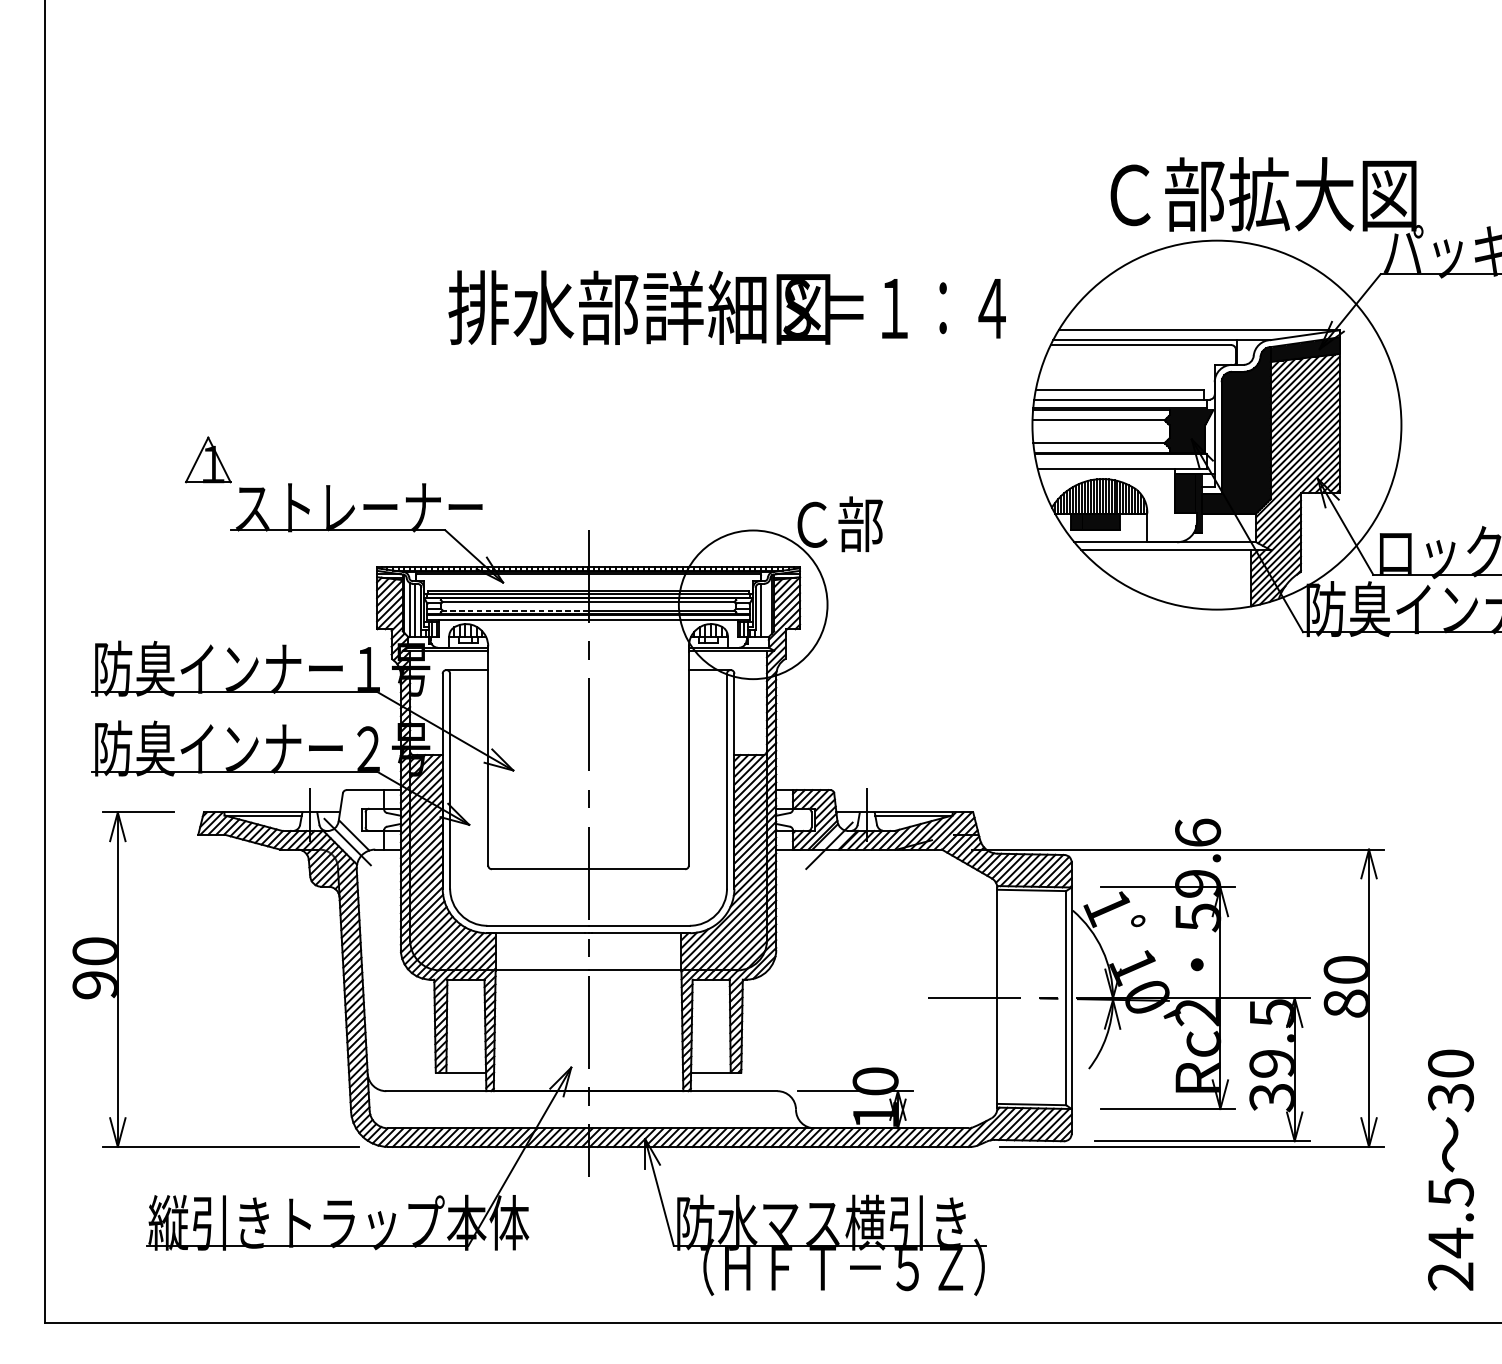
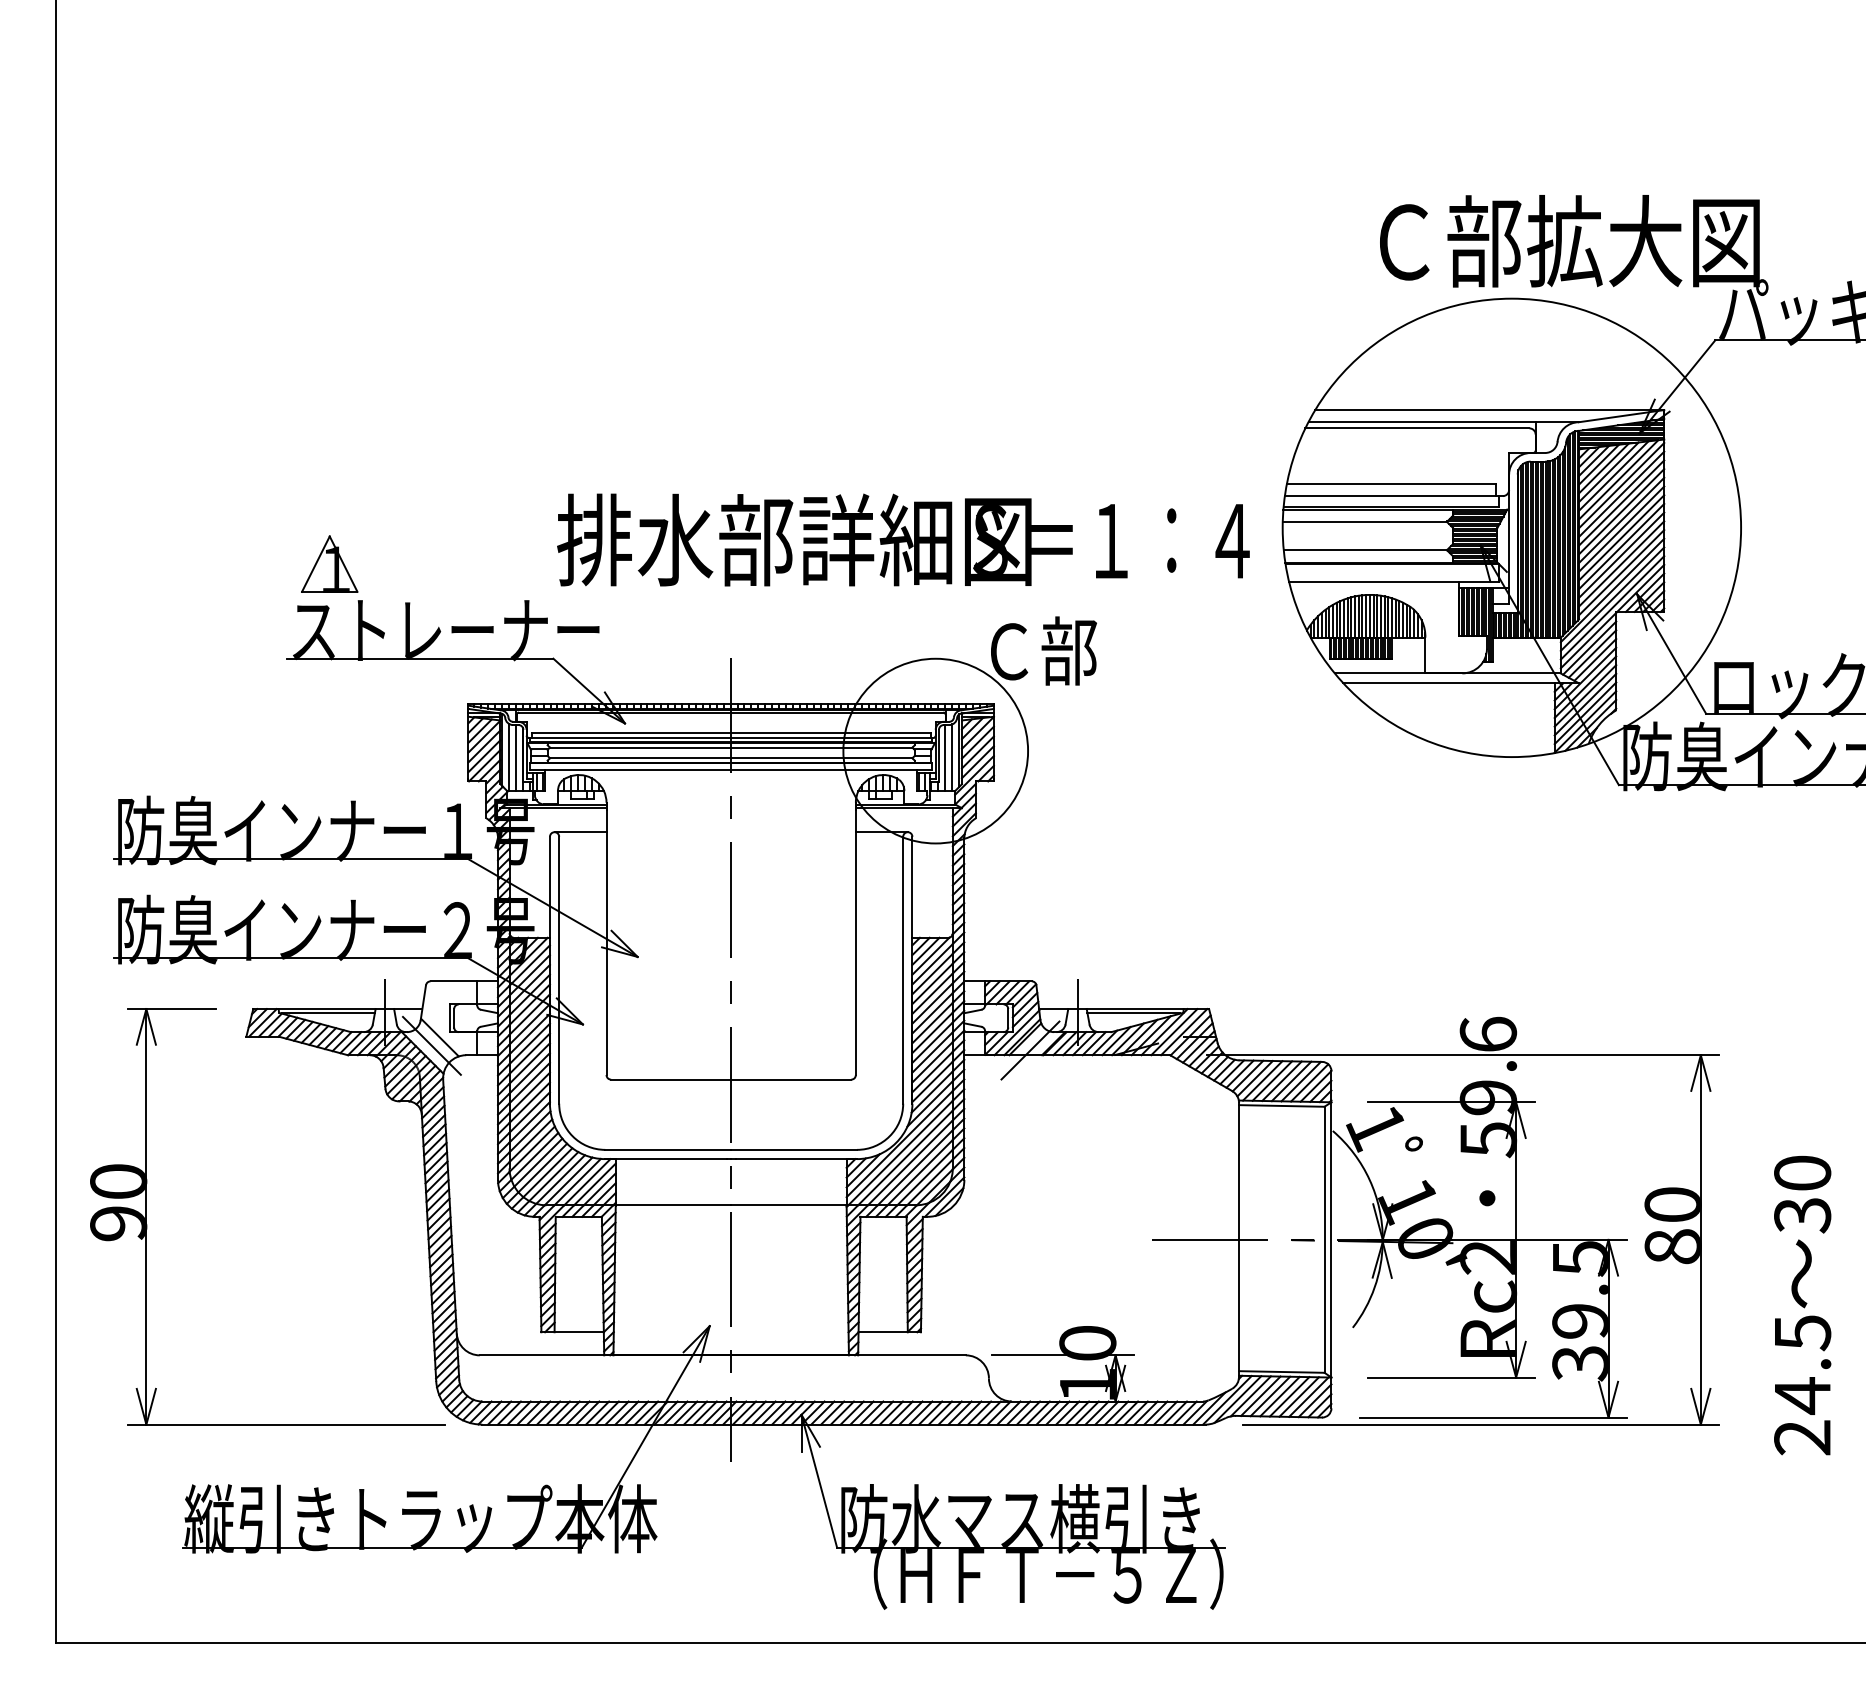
text: (727, 307) -> (903, 539), moved
part: (208, 459) -> (329, 563), moved
line: (766, 609) -> (952, 757), added
line: (515, 610) -> (640, 758), dashed -> solid
text: (1450, 1170) -> (1802, 1305), moved

